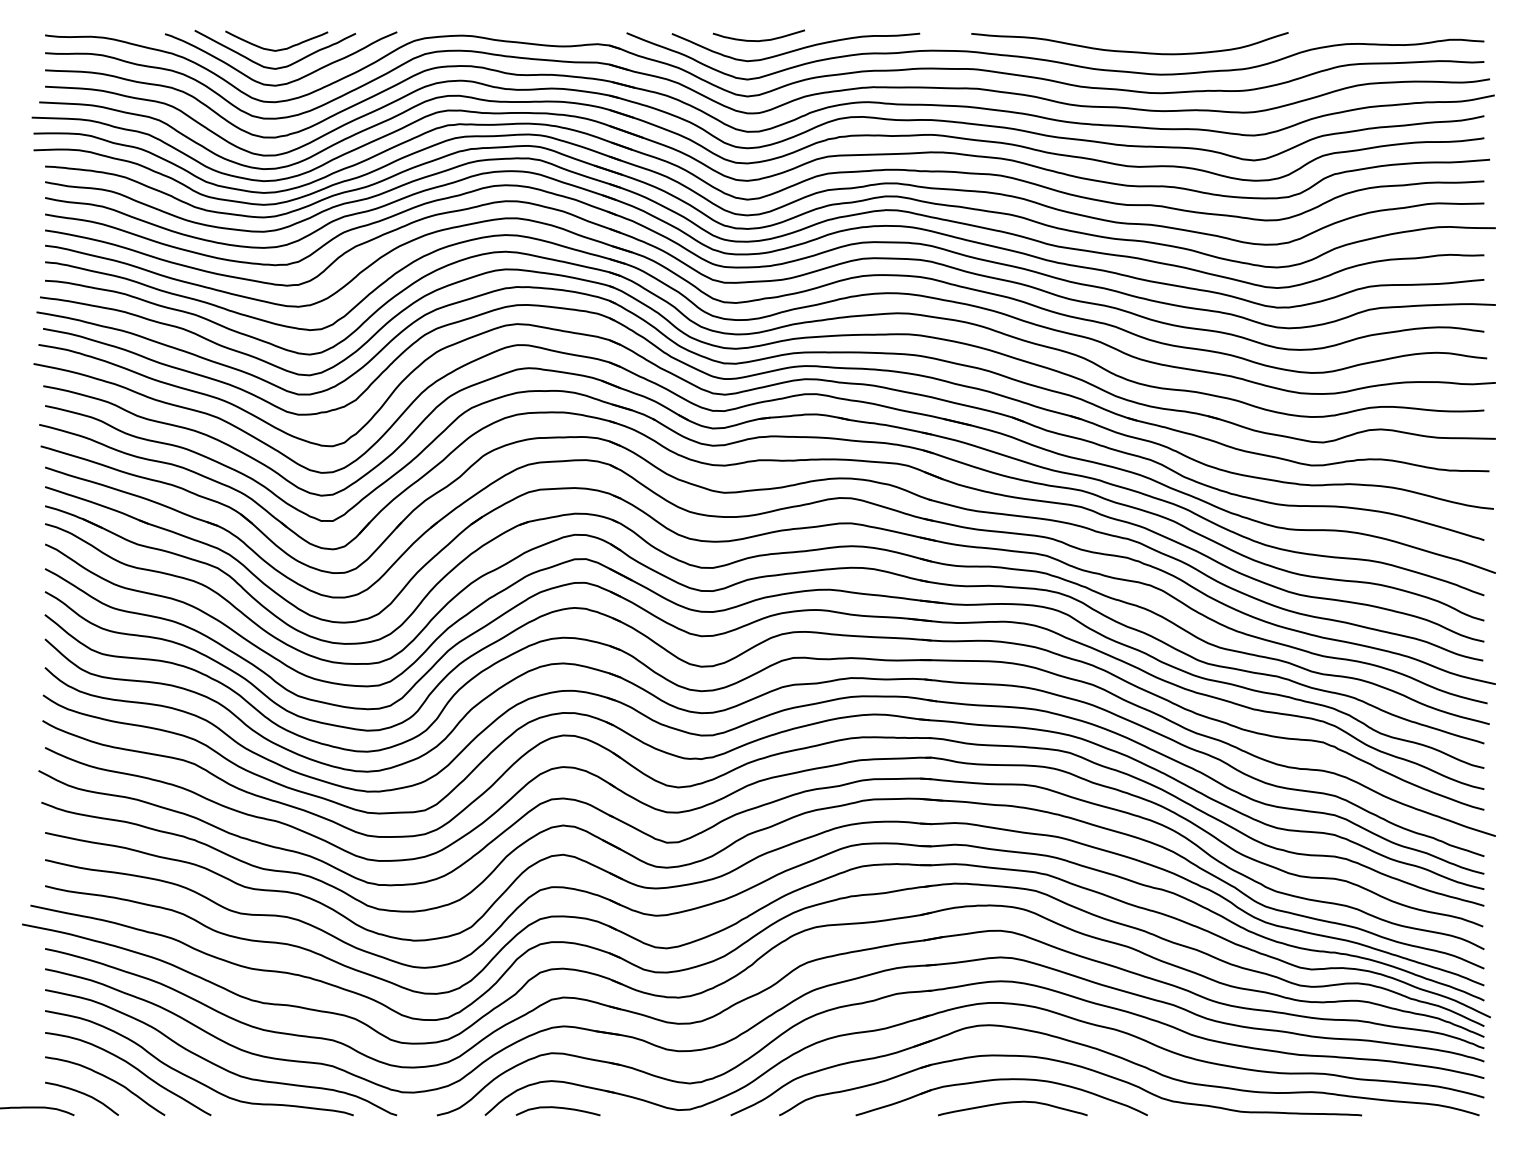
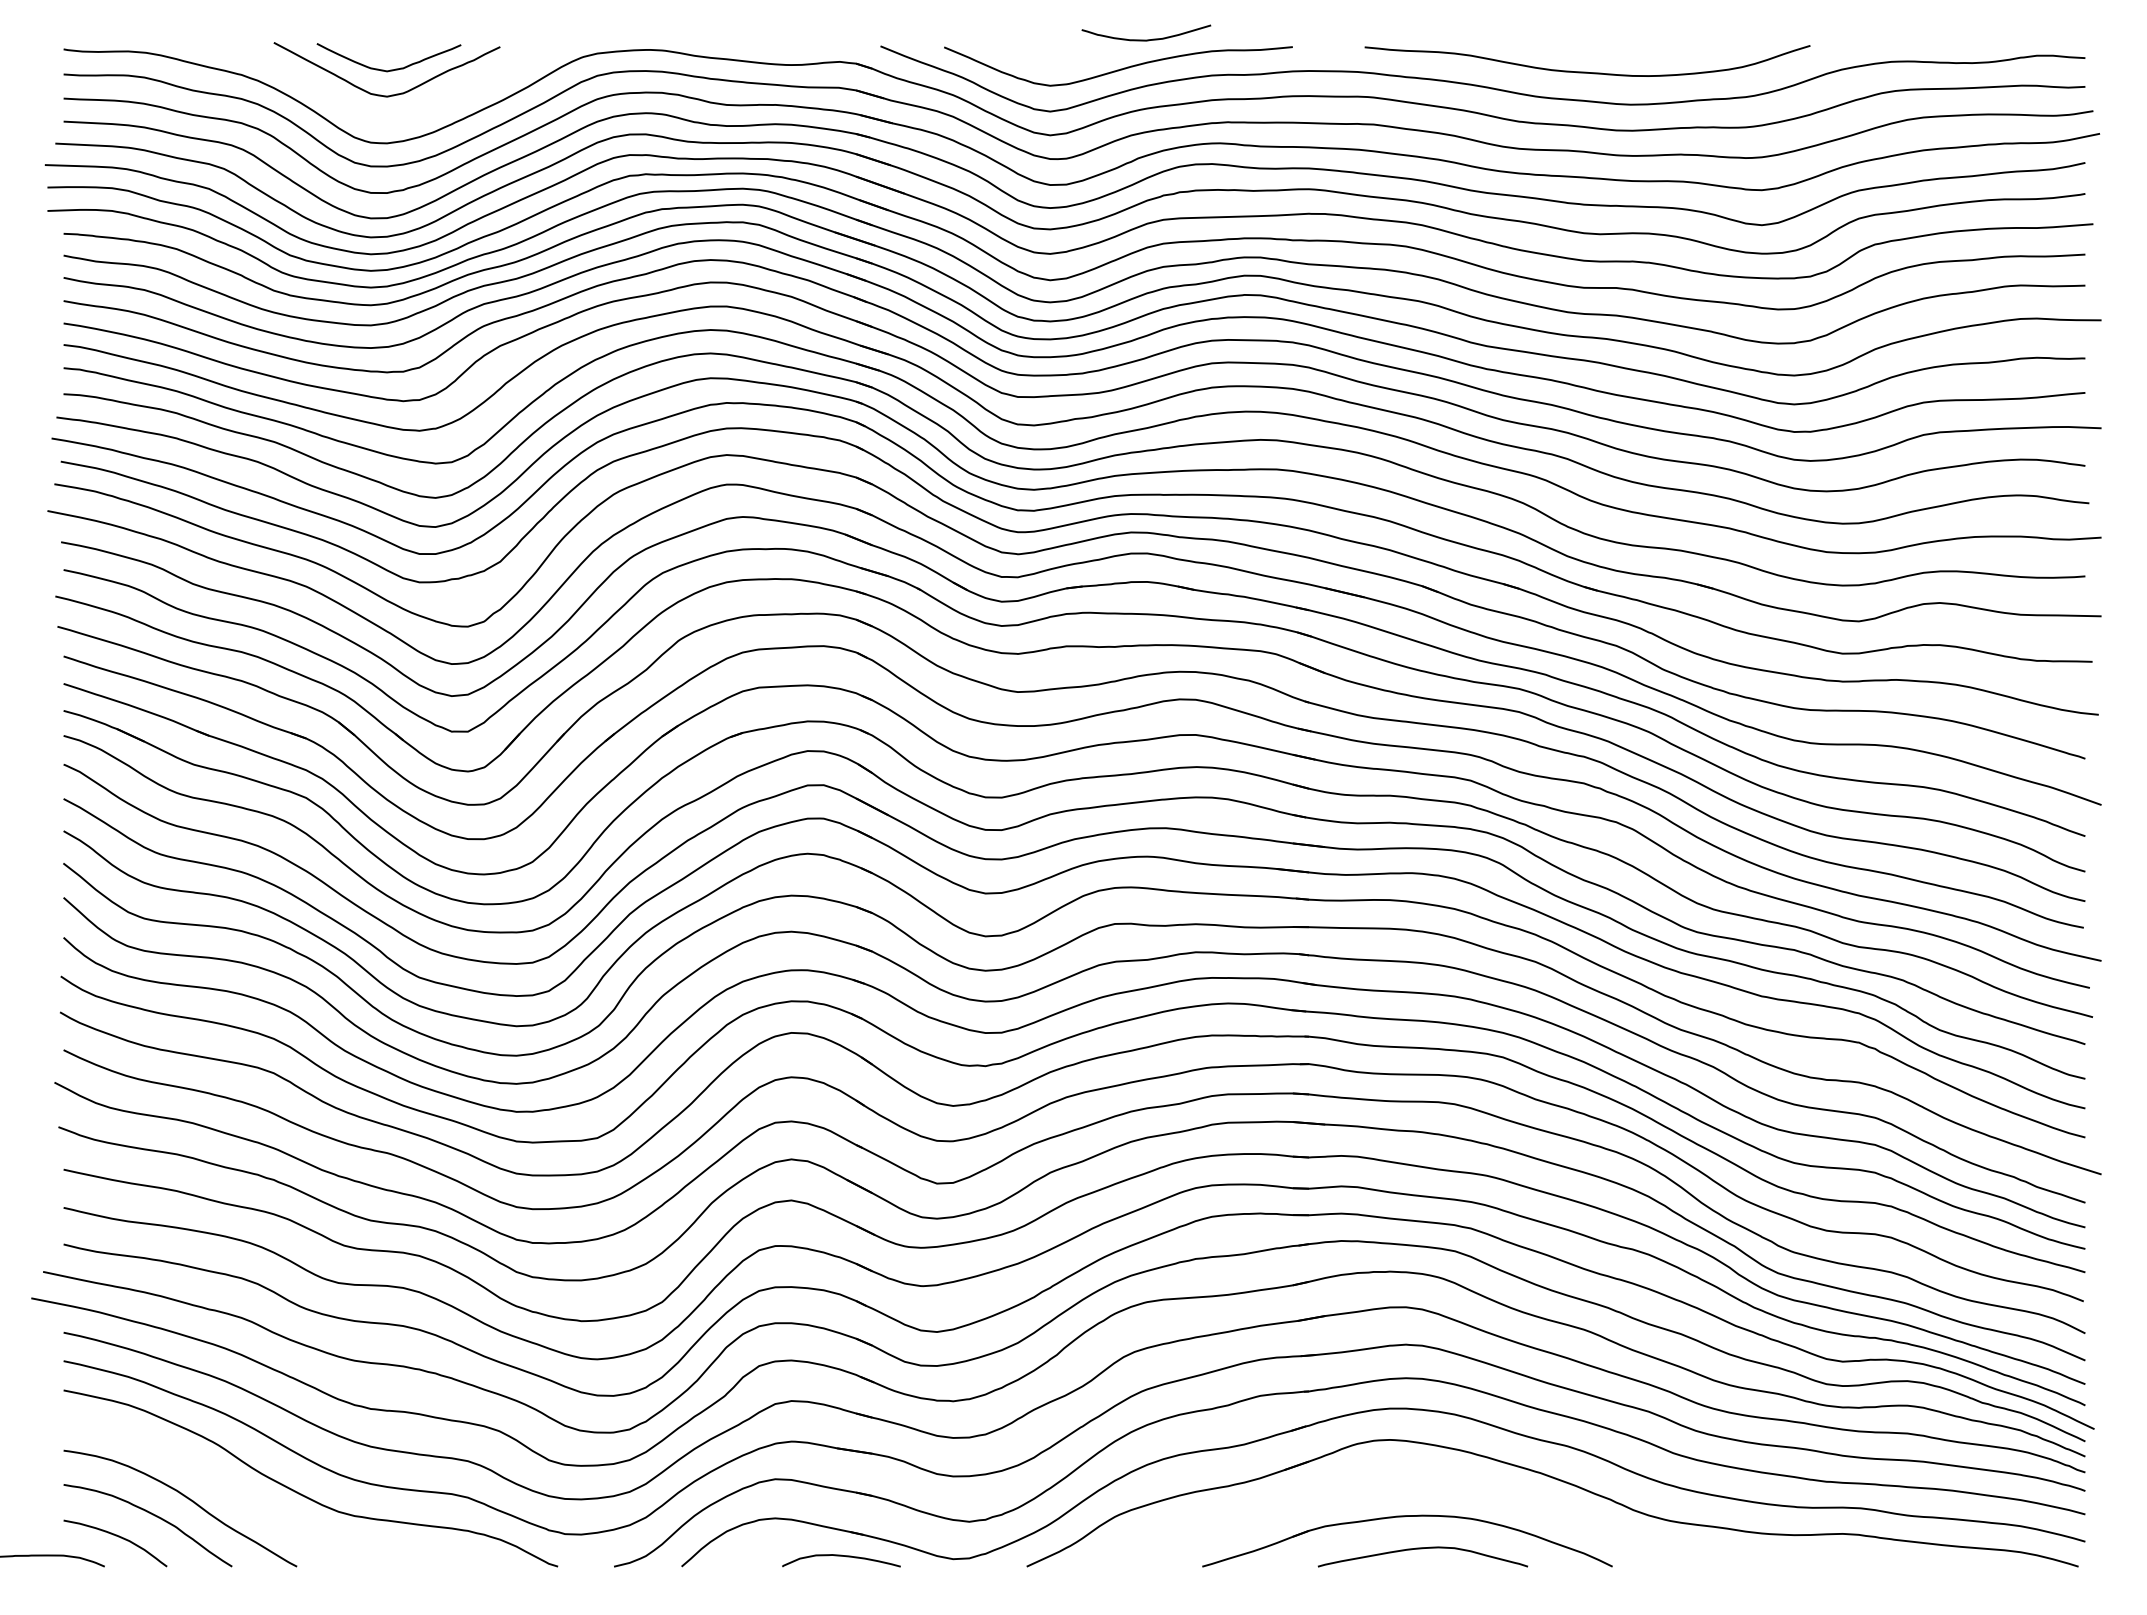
curve: (759, 40) -> (1146, 39), moved
curve: (289, 81) -> (407, 114), removed
part: (1075, 1066) -> (1511, 1497), removed
curve: (191, 1077) -> (269, 1513), removed
curve: (558, 1108) -> (841, 1556), moved

